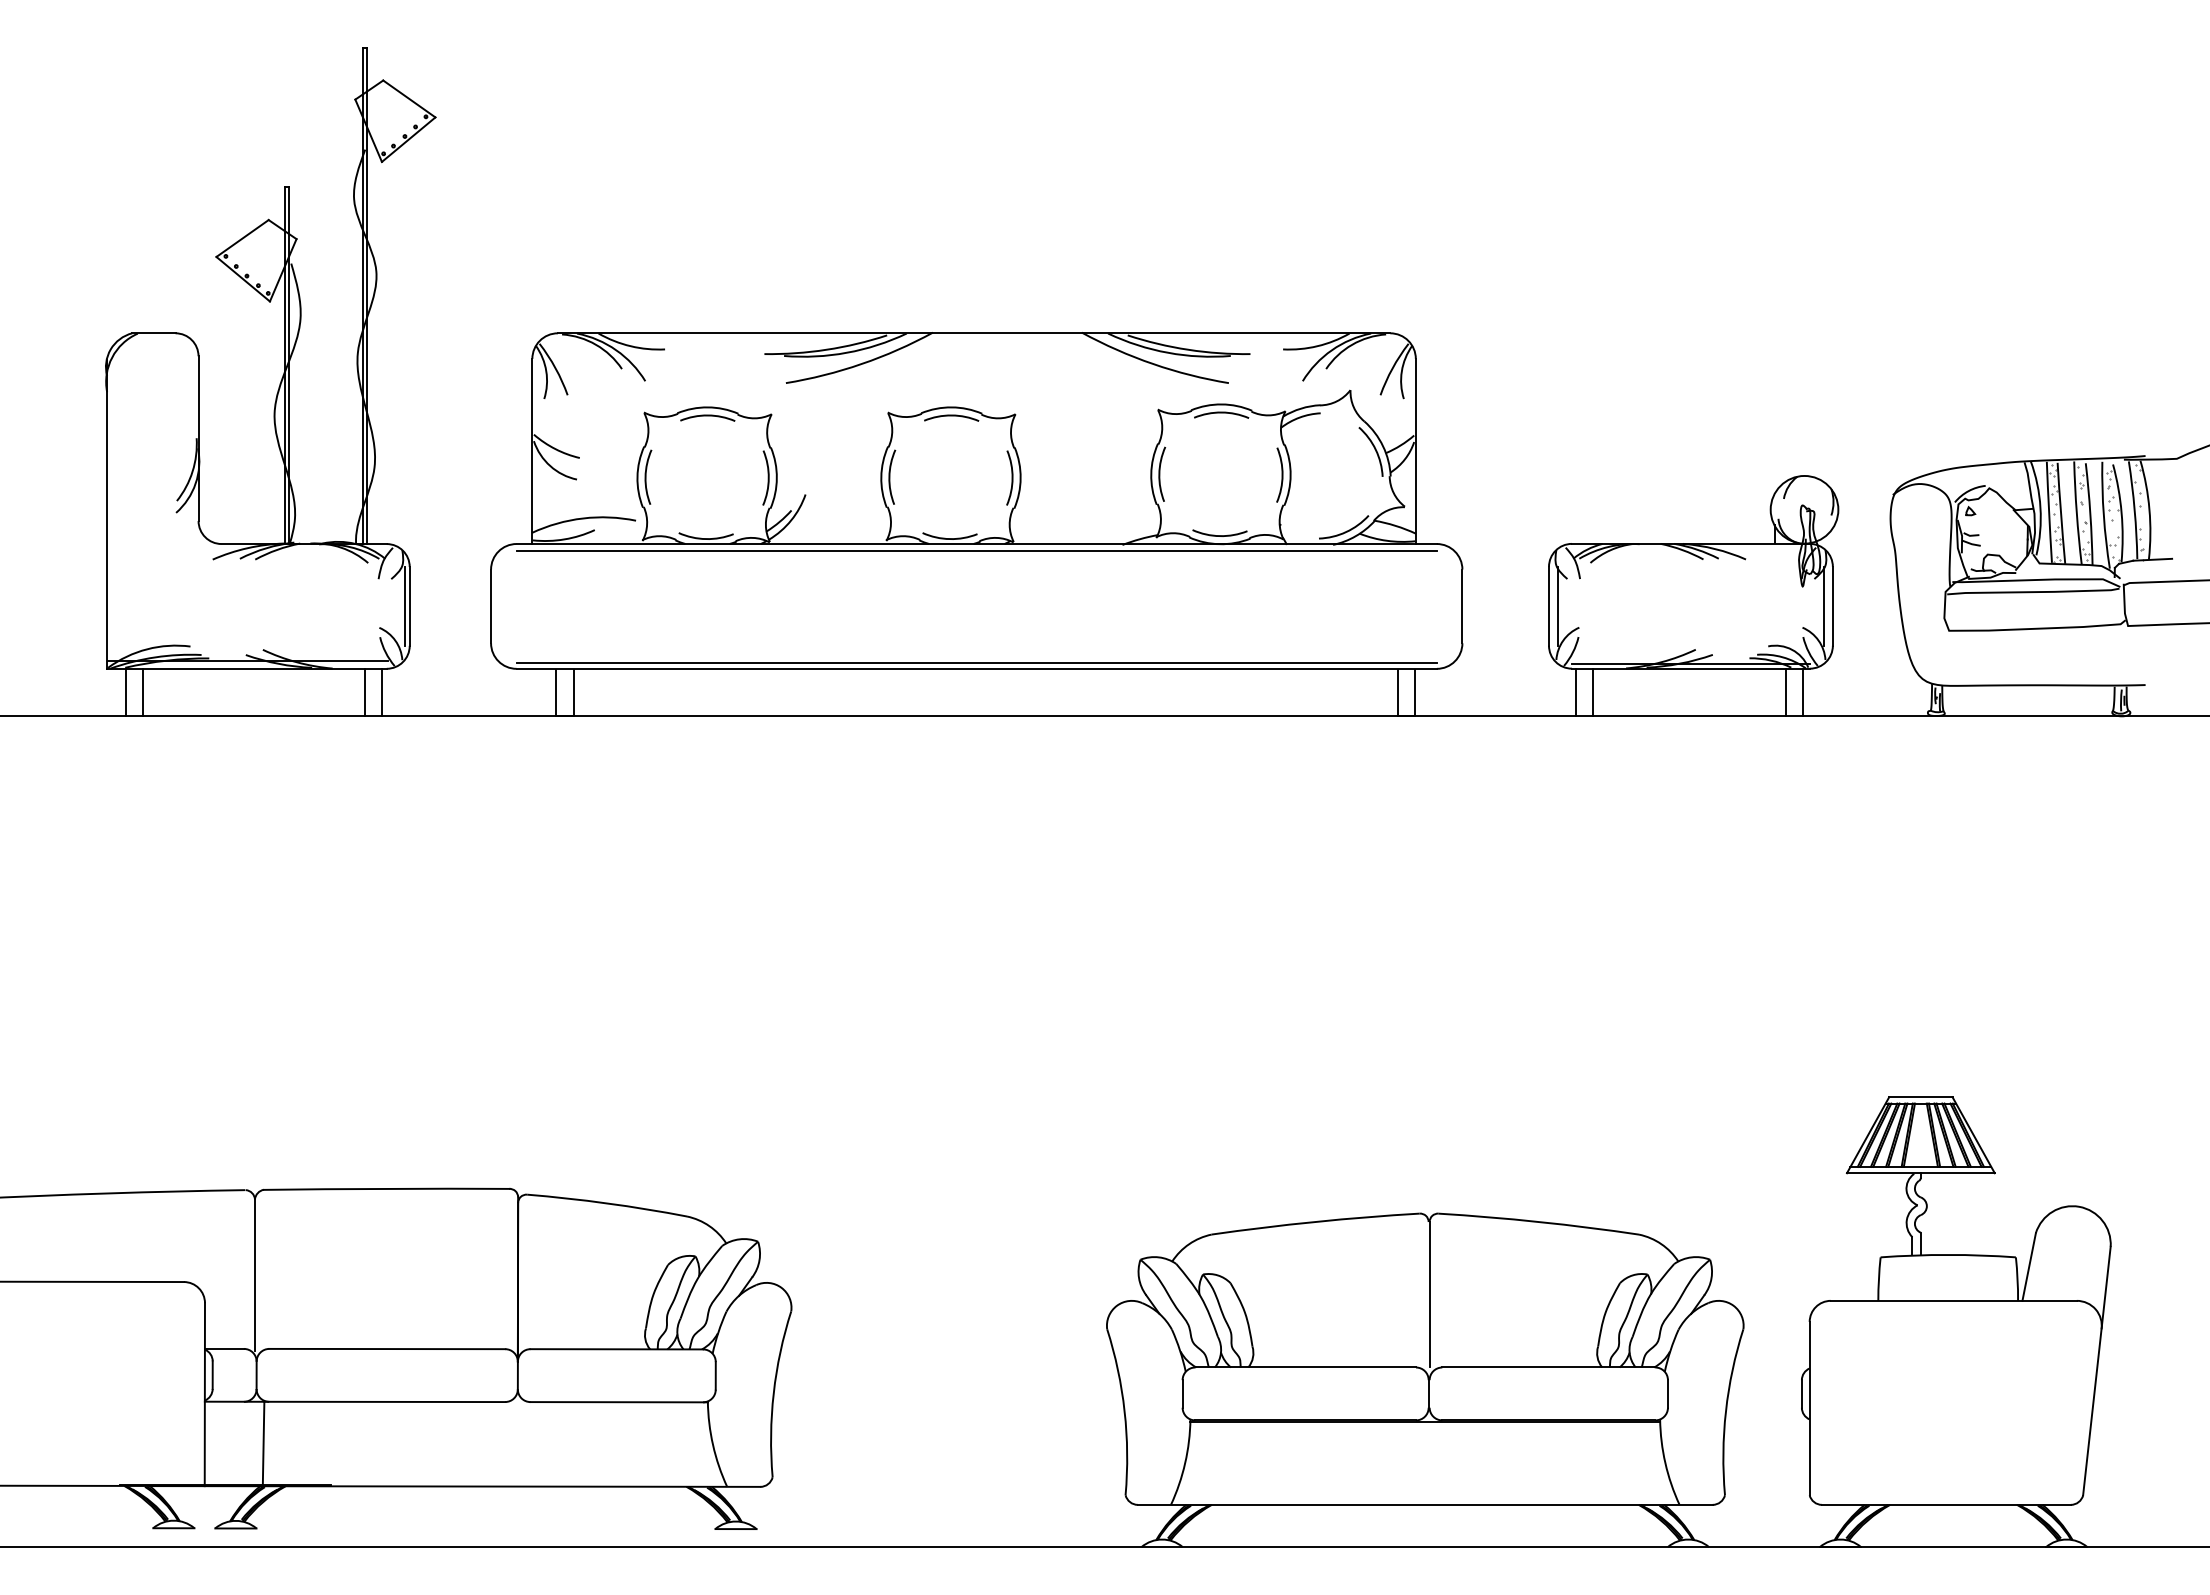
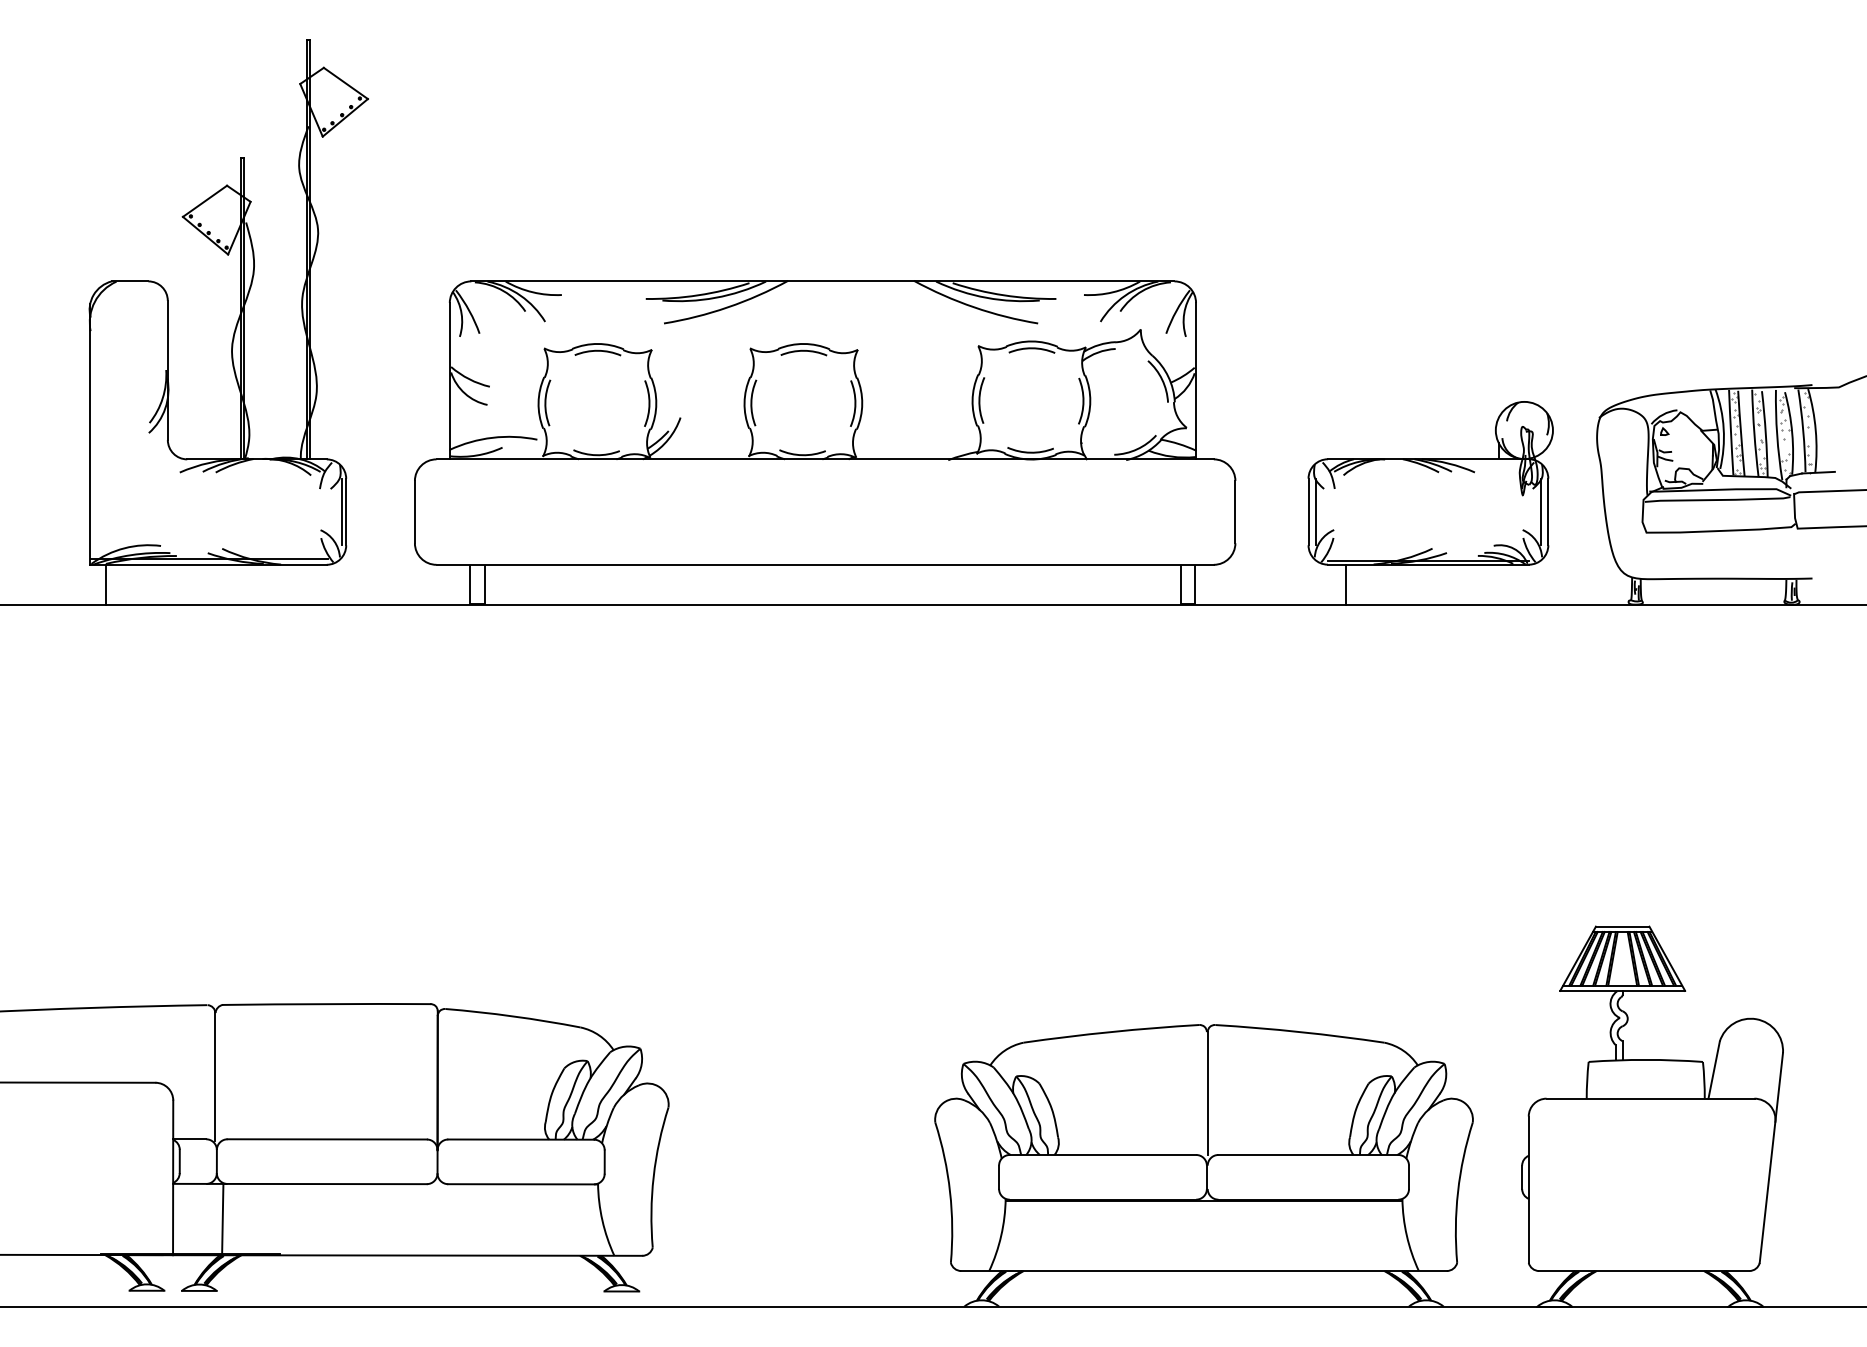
line: (976, 551) -> (824, 465), removed
line: (976, 663) -> (824, 560), removed
line: (142, 692) -> (120, 584), removed
line: (365, 692) -> (308, 584), removed
line: (382, 692) -> (323, 584), removed
line: (1576, 692) -> (1331, 584), removed
line: (1786, 692) -> (1509, 584), removed
line: (1802, 692) -> (1522, 584), removed

